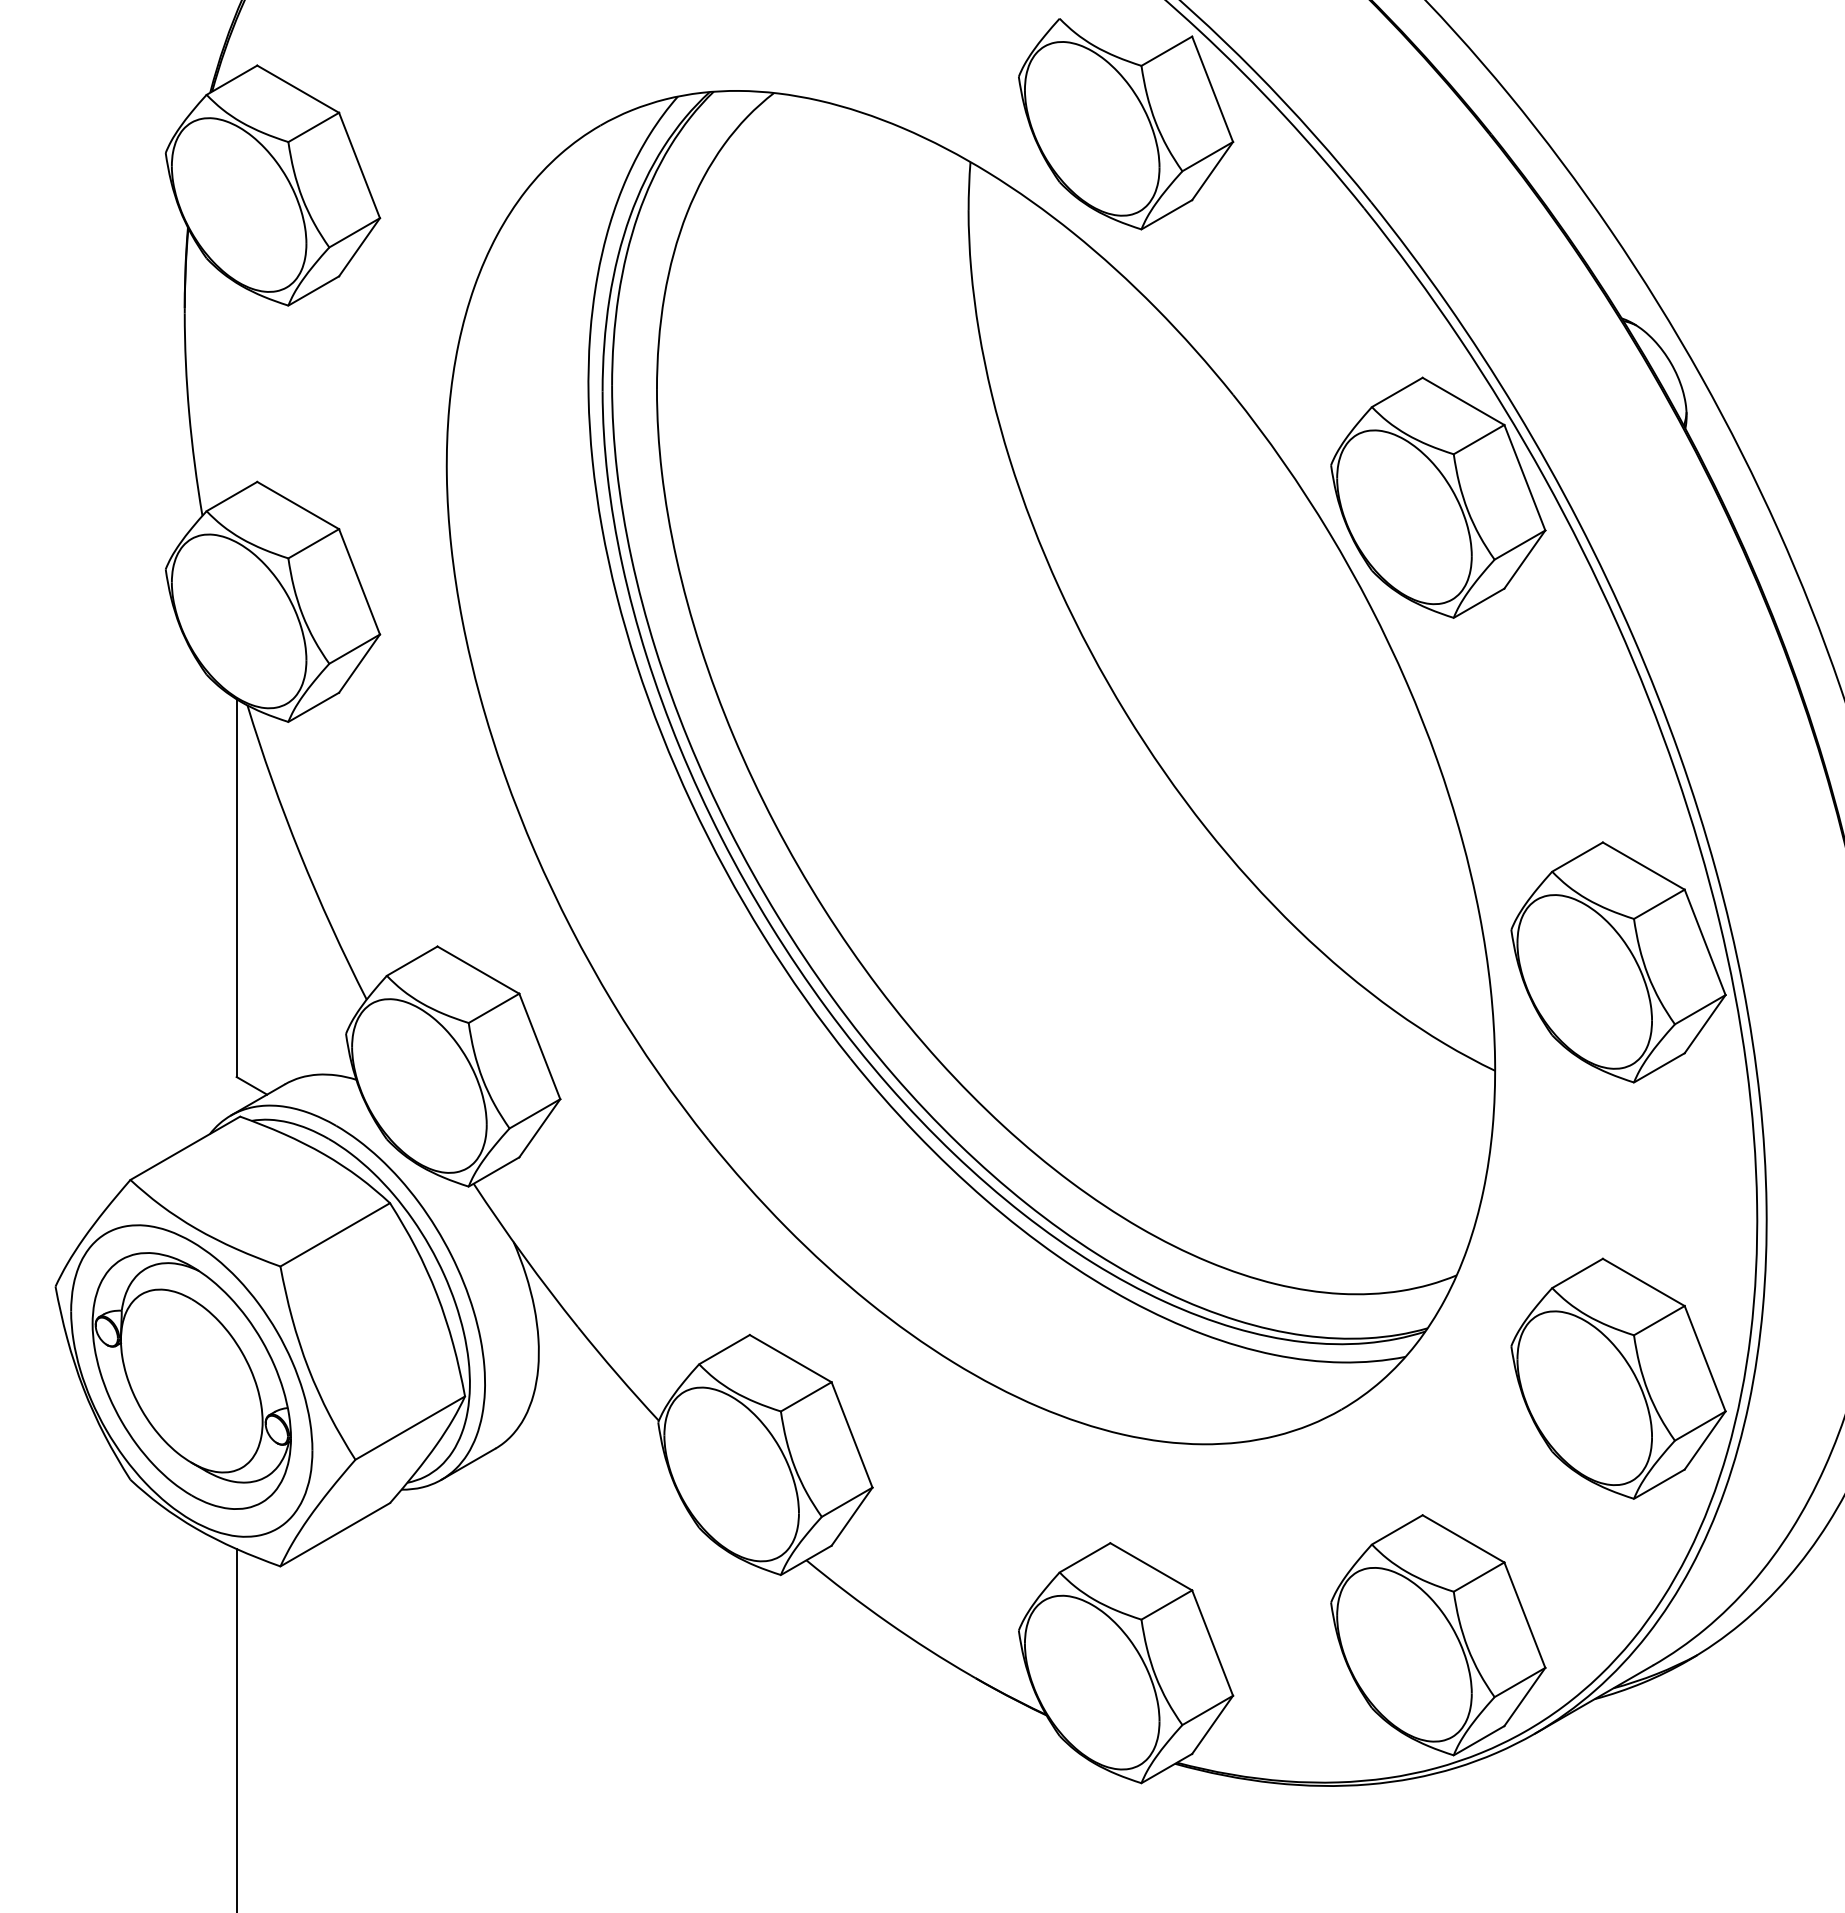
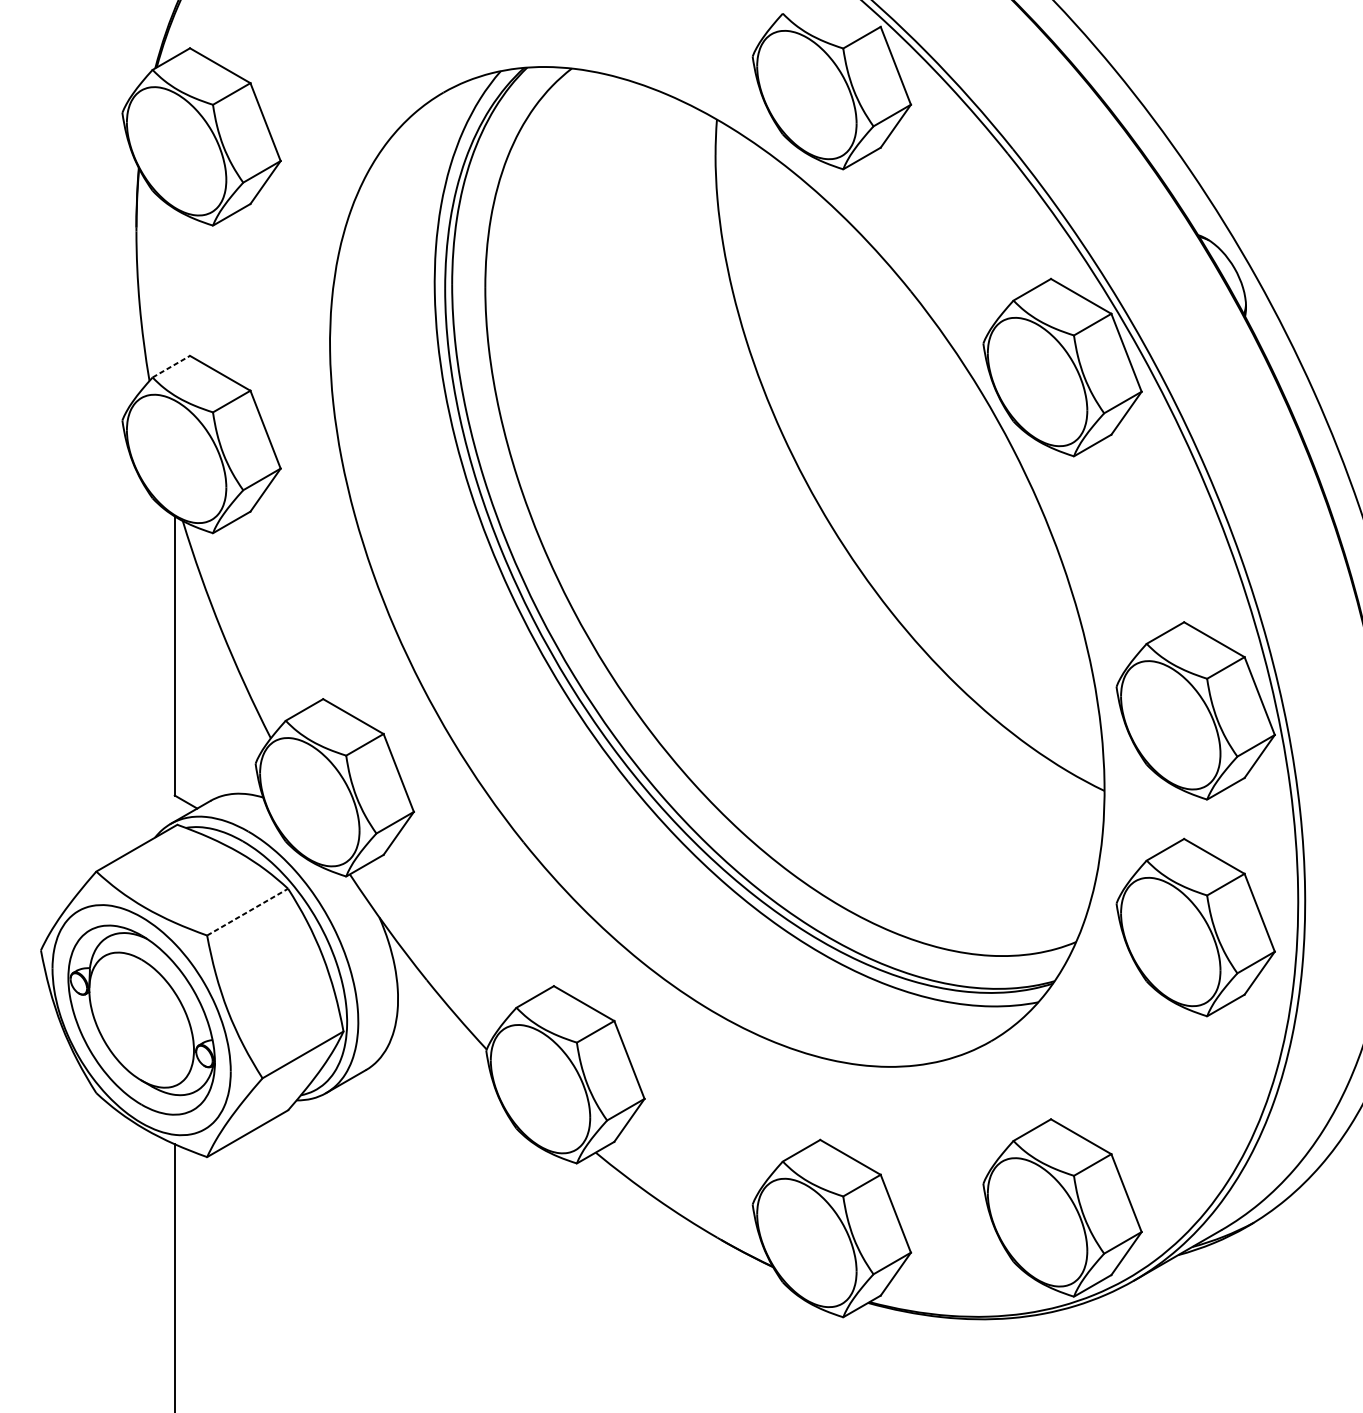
line: (232, 496) -> (171, 366), solid -> dashed
line: (335, 1234) -> (247, 911), solid -> dashed
part: (1618, 1378) -> (1195, 927), moved

